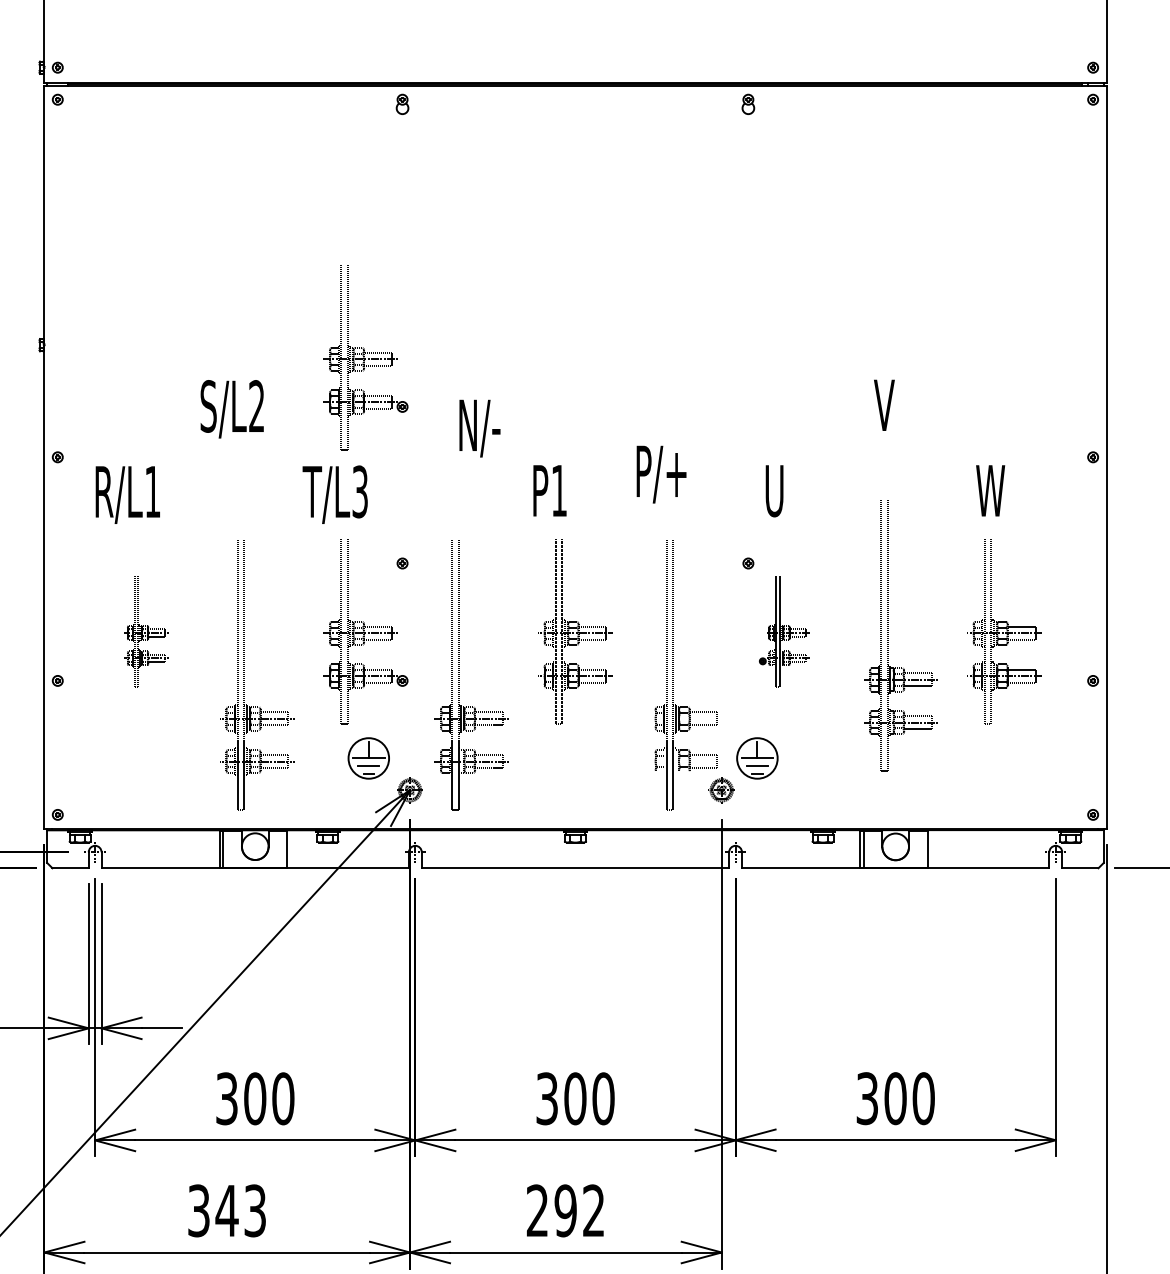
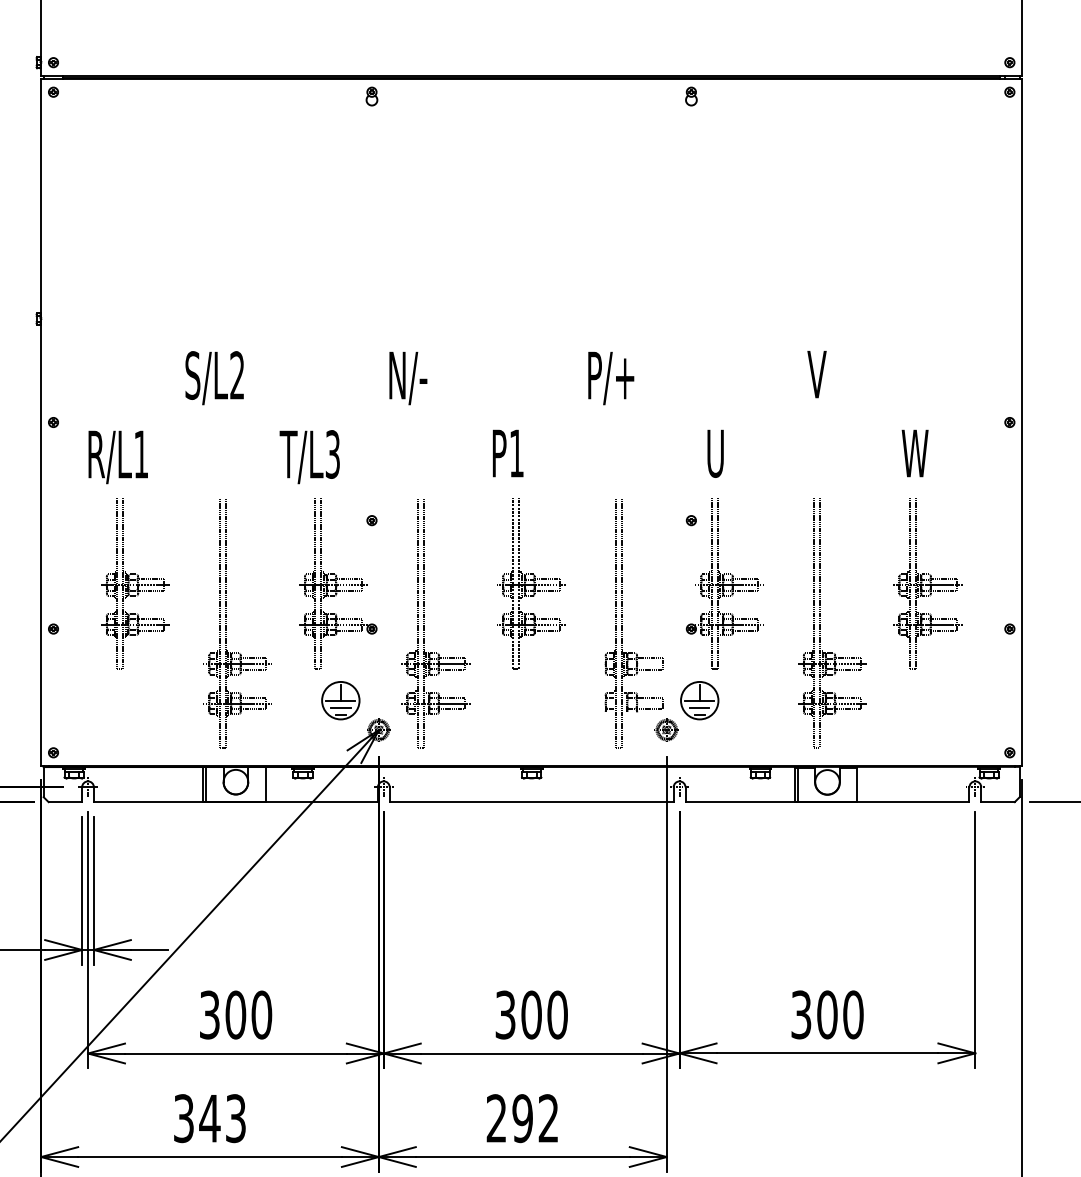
part: (365, 357) -> (337, 330), removed
text: (479, 428) -> (407, 378), moved
text: (661, 474) -> (611, 378), moved
part: (146, 631) -> (135, 583), size x1.67
part: (784, 631) -> (724, 583), size x1.67
part: (888, 634) -> (820, 622), moved

